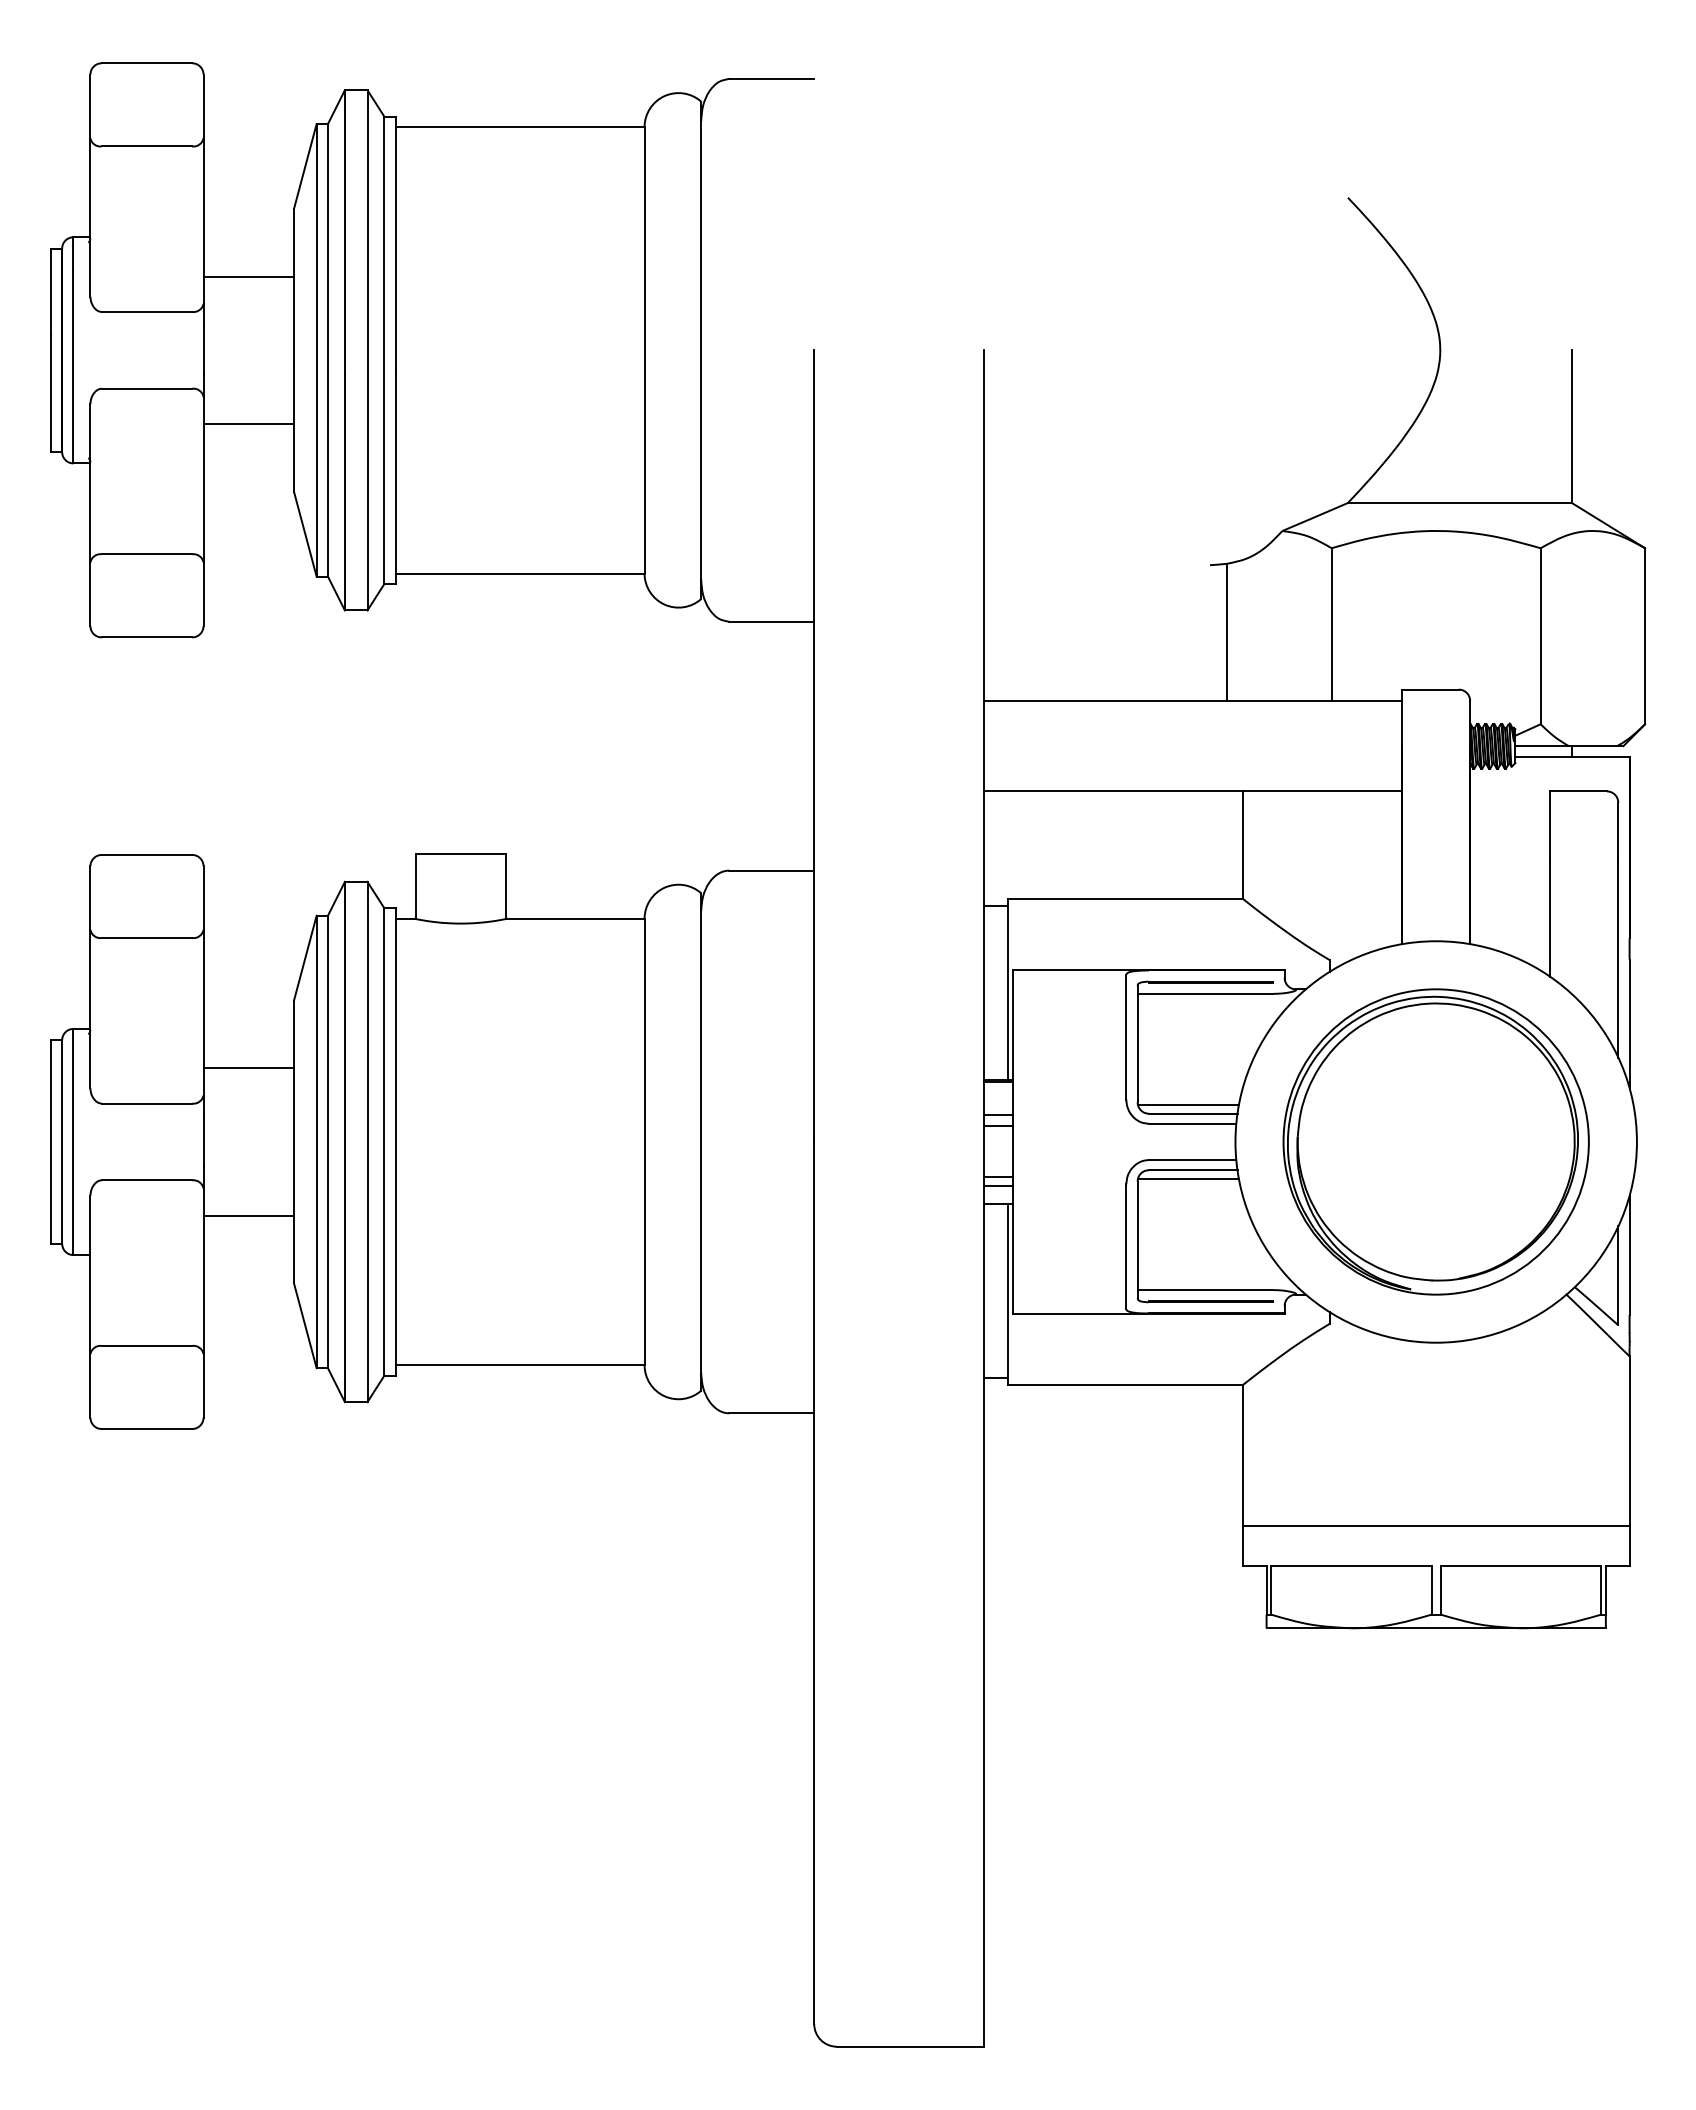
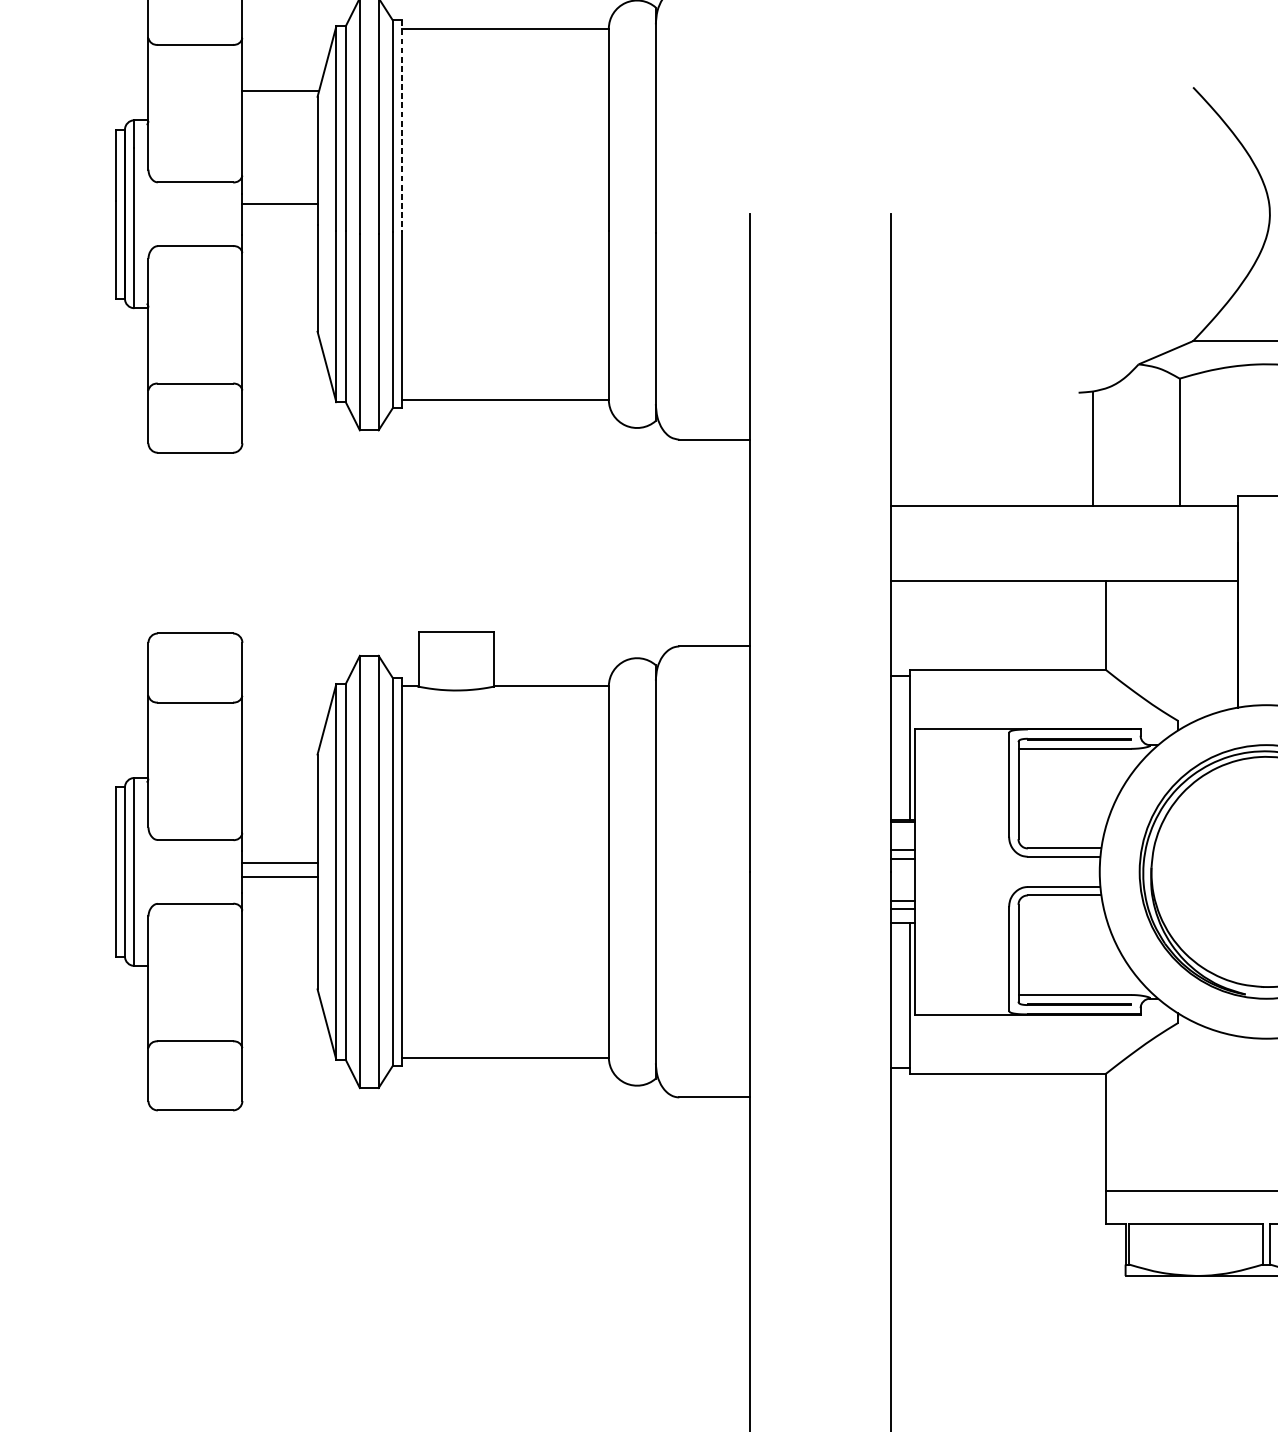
line: (395, 244) -> (401, 126), solid -> dashed
line: (248, 276) -> (279, 90), moved
line: (248, 423) -> (279, 203), moved
line: (248, 1068) -> (279, 863), moved
line: (1187, 1105) -> (1059, 841), removed
line: (1187, 1178) -> (1059, 902), removed
line: (248, 1215) -> (279, 877), moved

